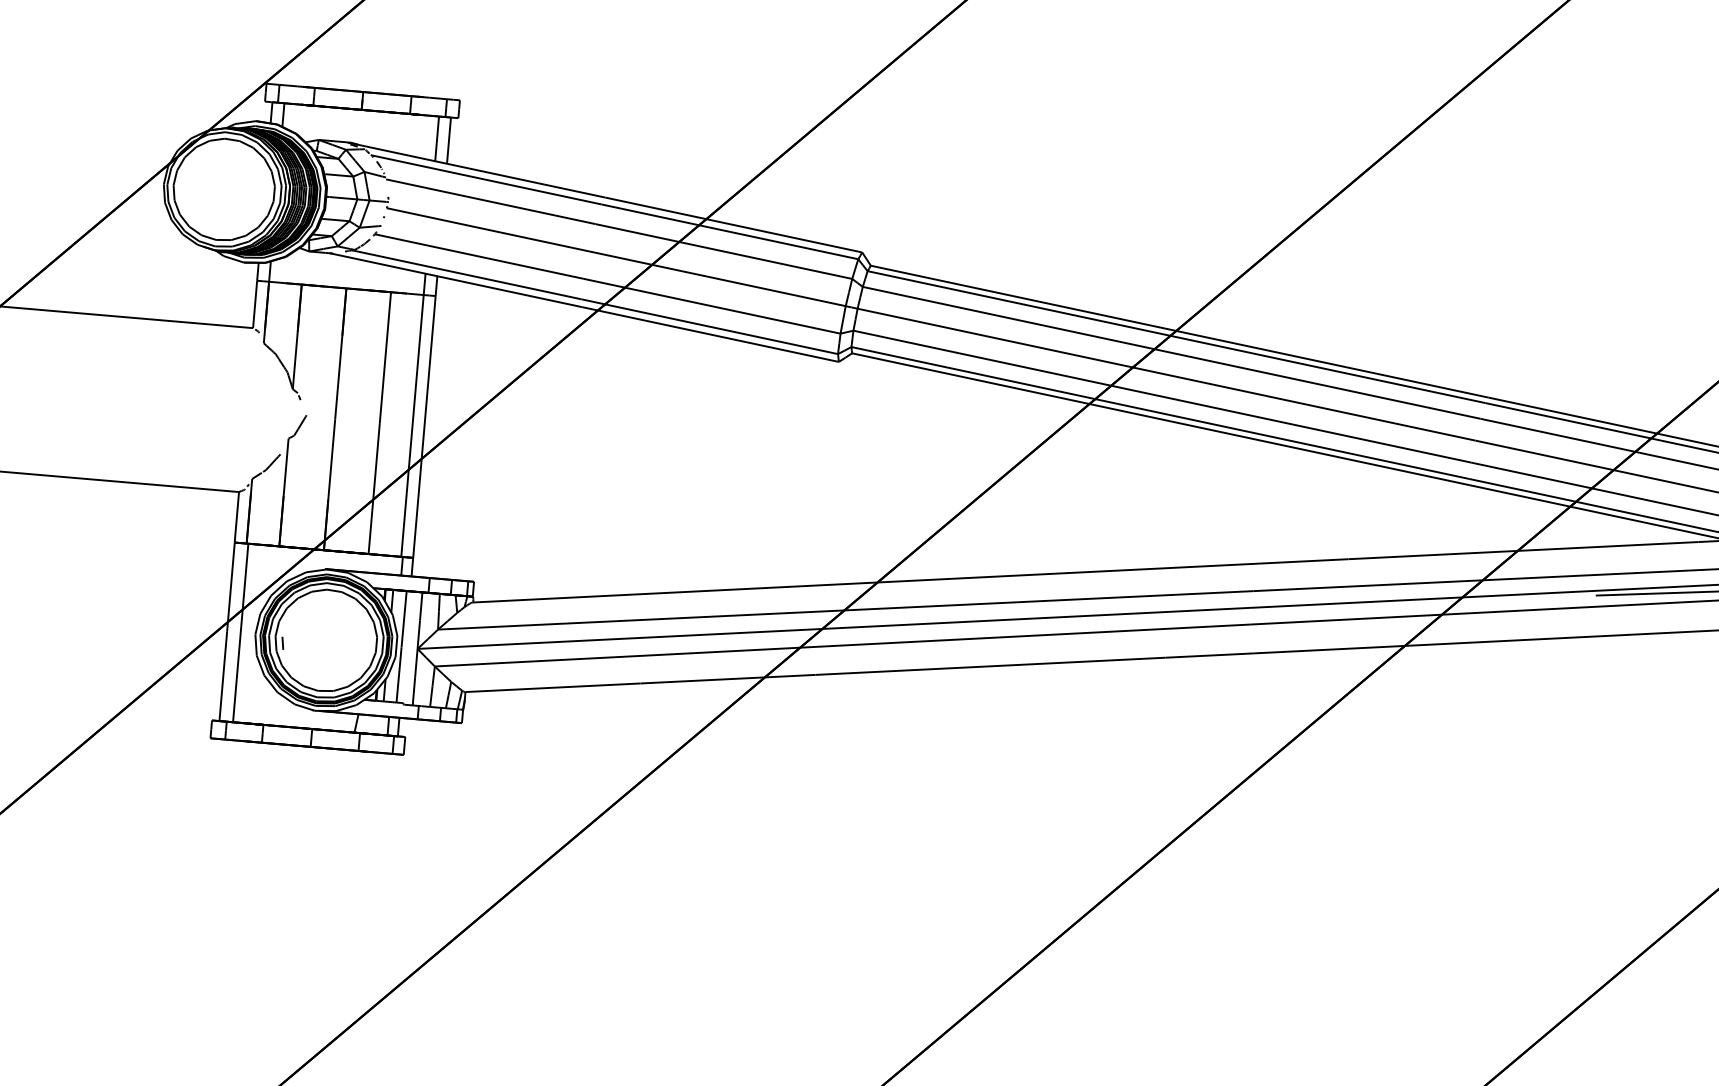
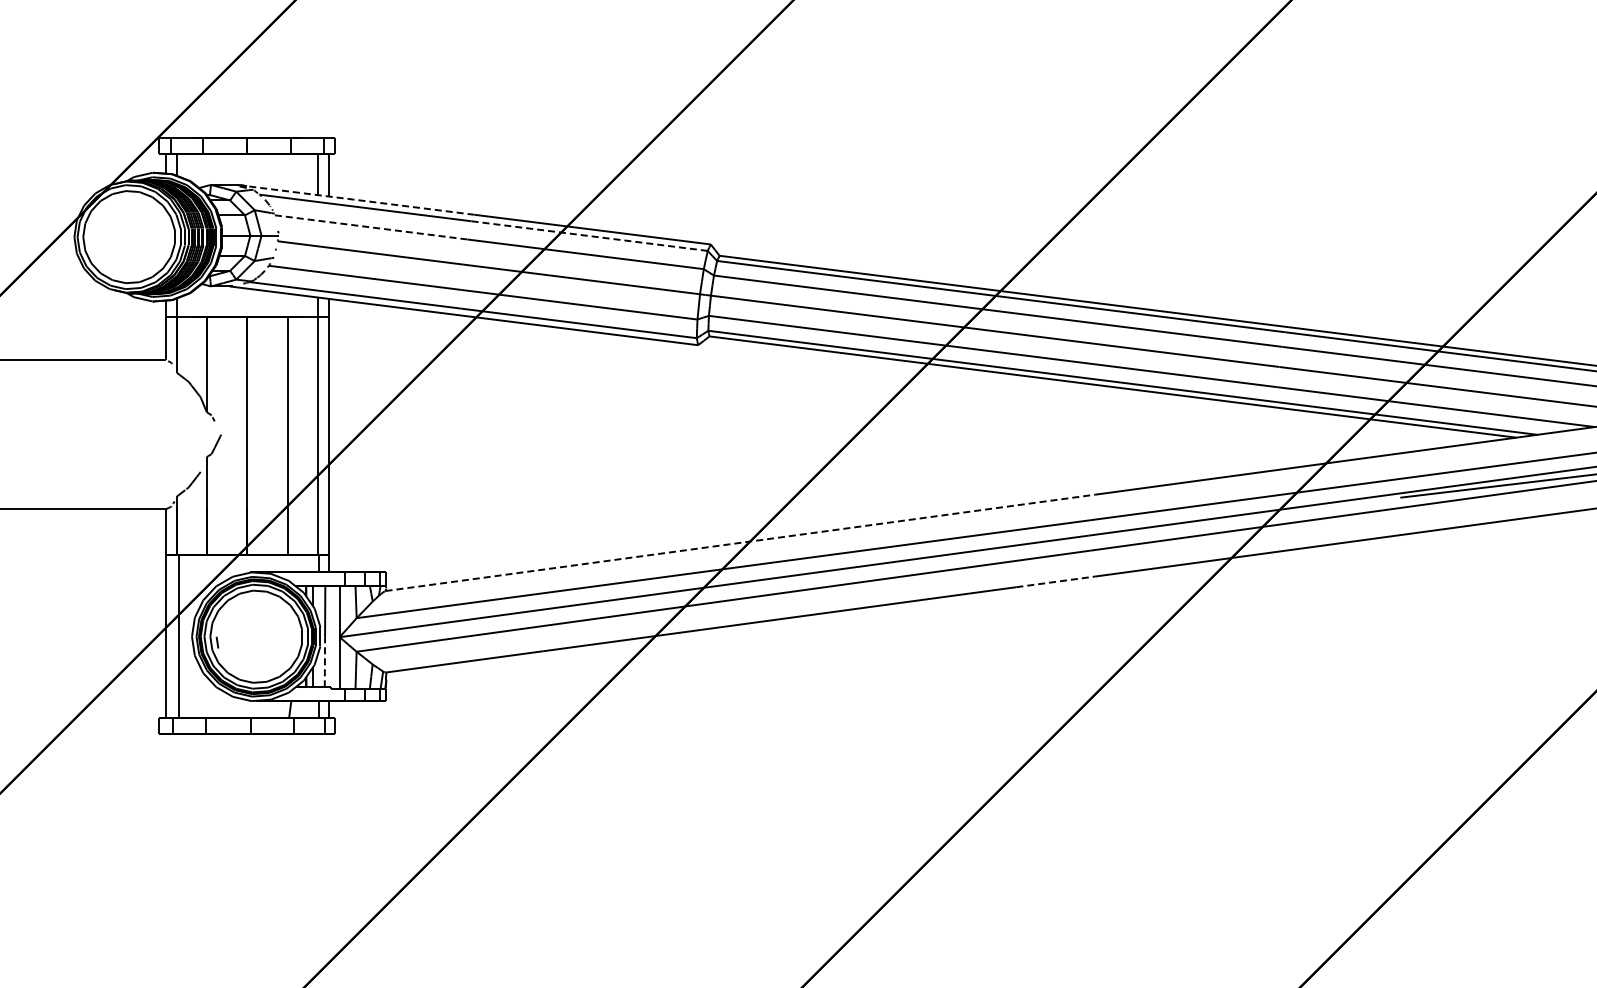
line: (477, 170) -> (356, 200), solid -> dashed
line: (491, 201) -> (371, 227), solid -> dashed
line: (729, 232) -> (589, 236), solid -> dashed
line: (866, 582) -> (740, 542), solid -> dashed
line: (1209, 655) -> (1055, 581), solid -> dashed
line: (398, 674) -> (324, 661), solid -> dashed

